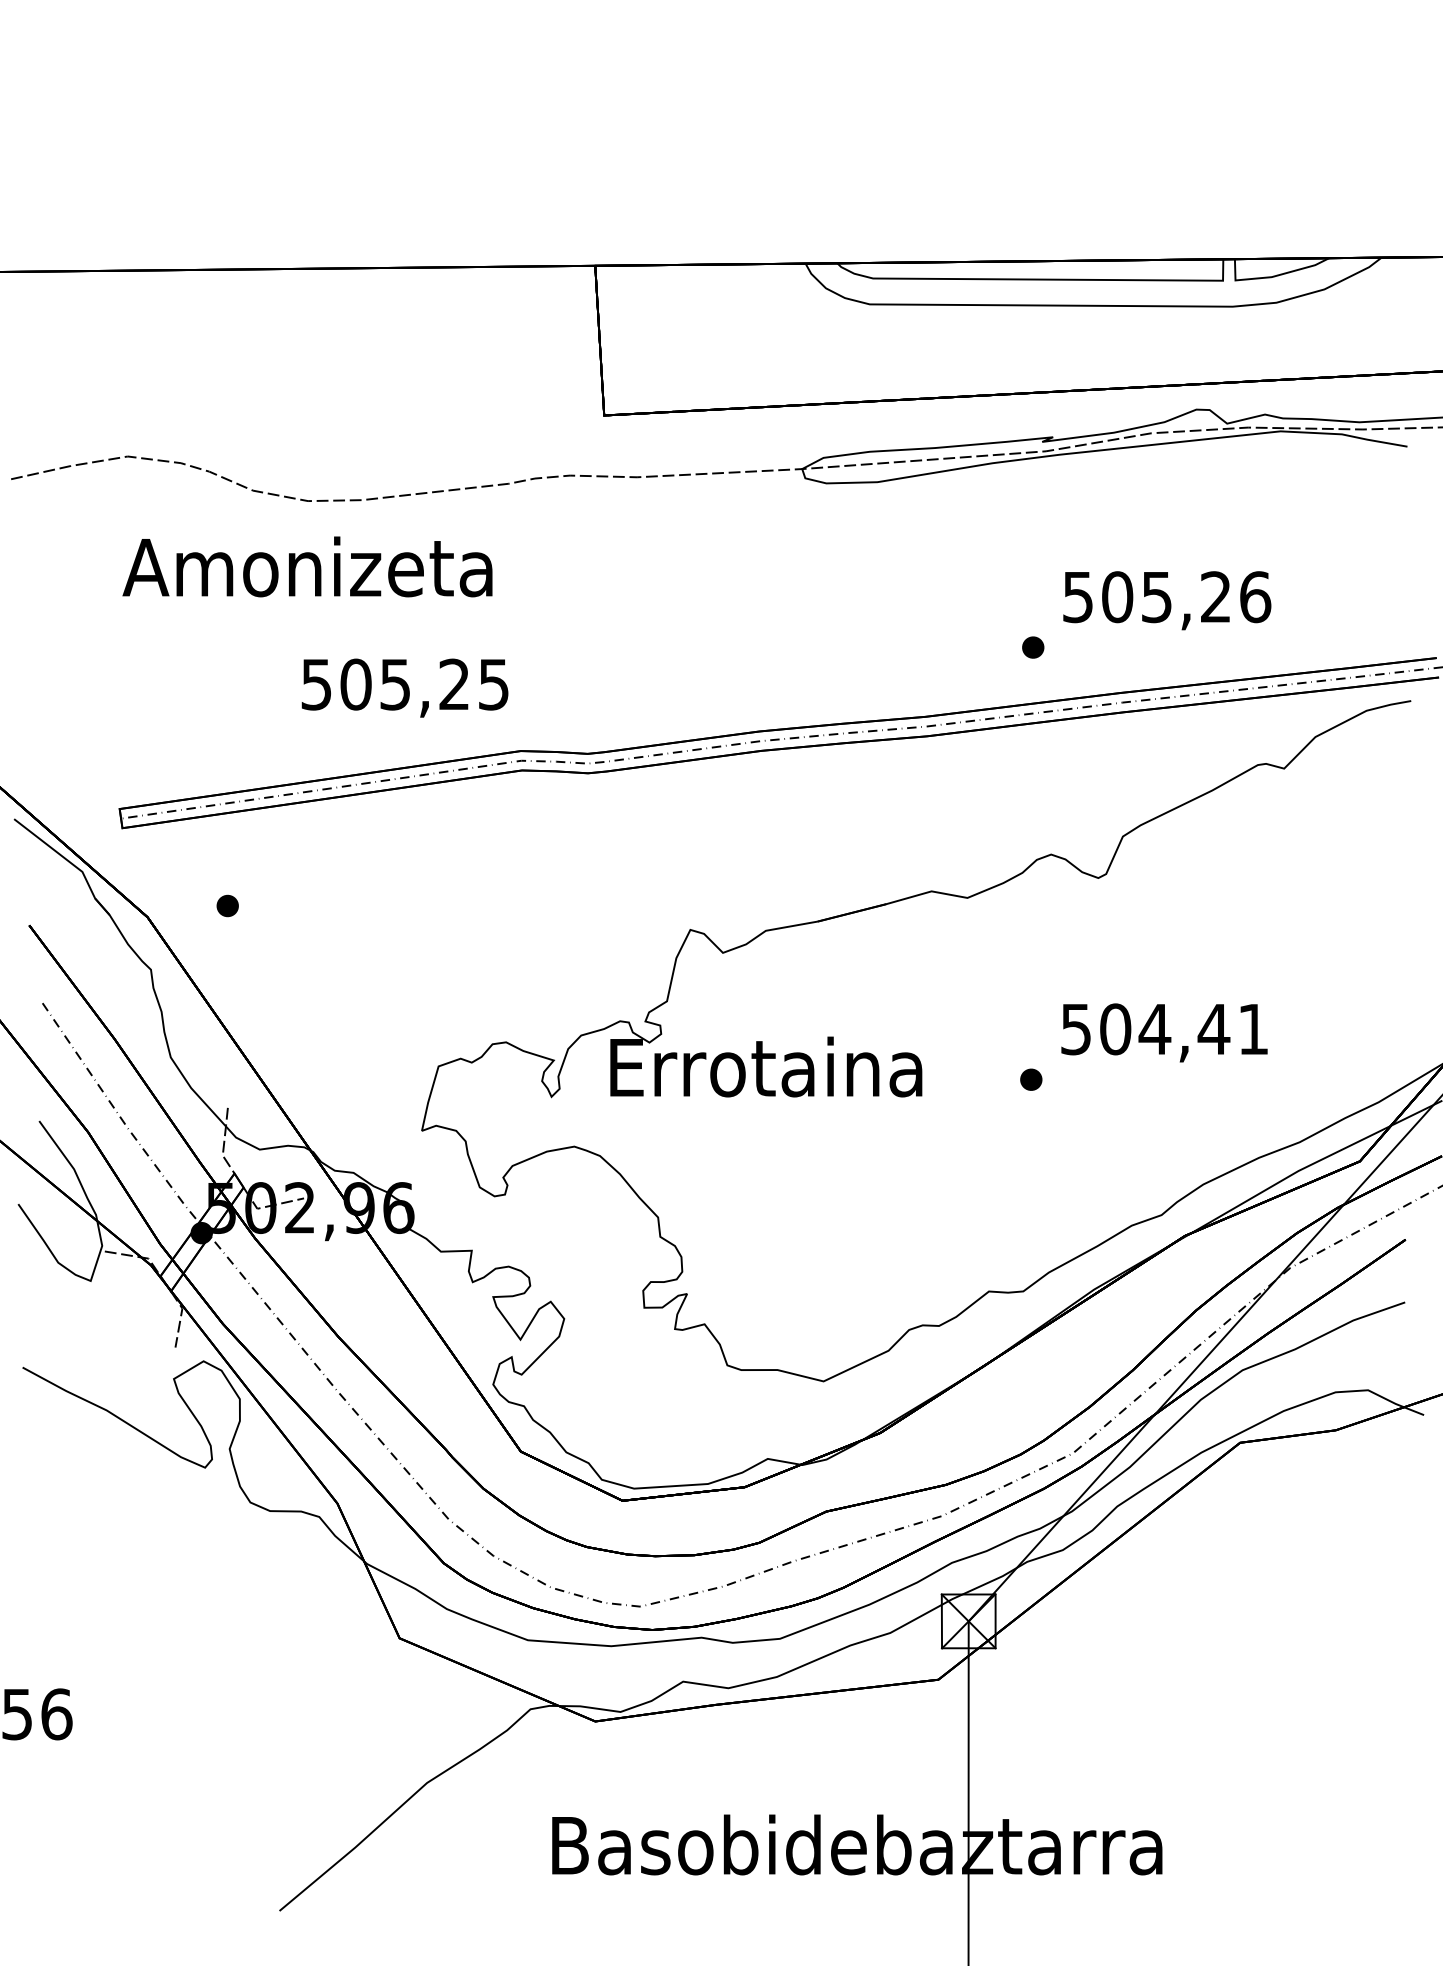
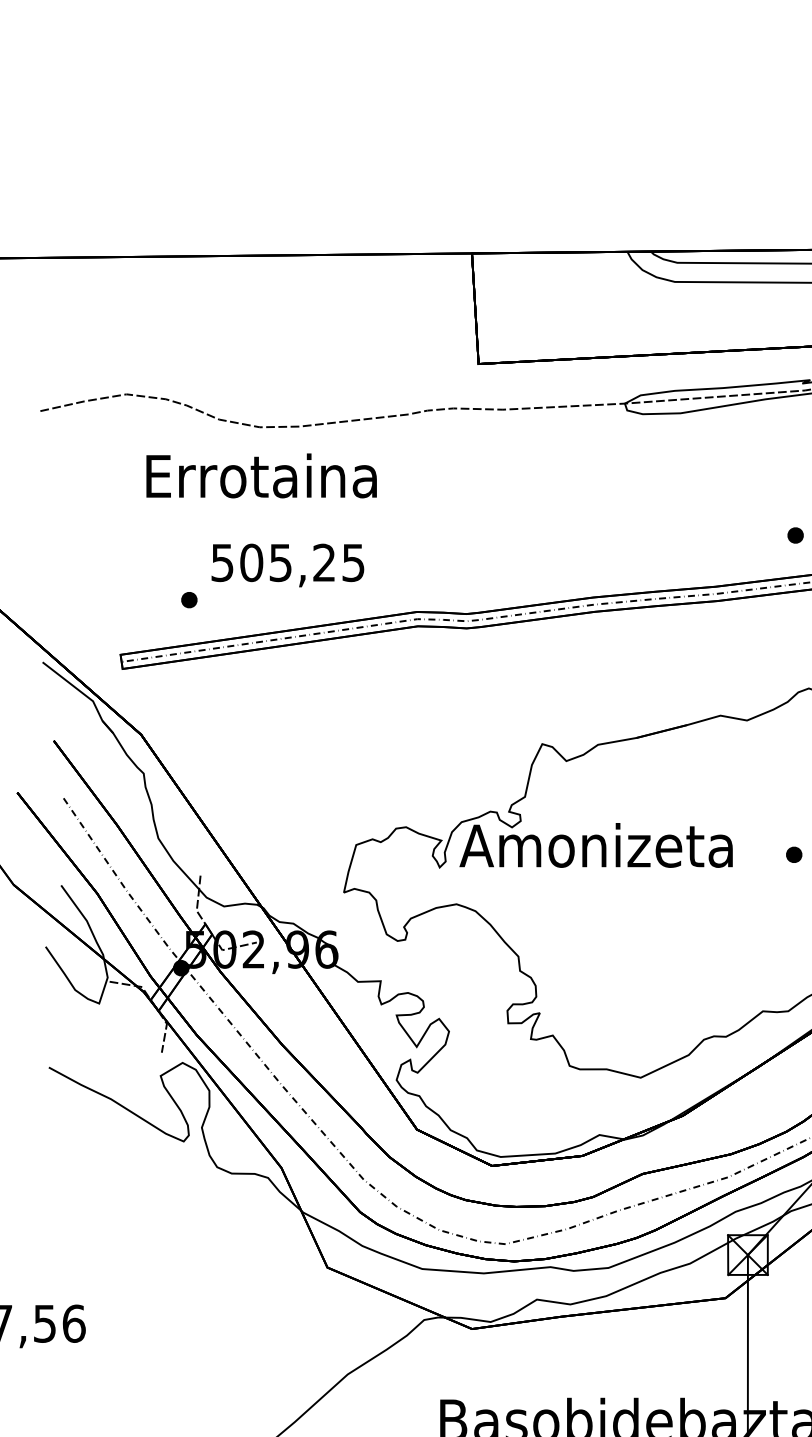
text: (307, 566) -> (259, 475), Amonizeta -> Errotaina
text: (404, 687) -> (287, 565), moved
part: (227, 905) -> (189, 599), moved
text: (763, 1066) -> (596, 845), Errotaina -> Amonizeta

